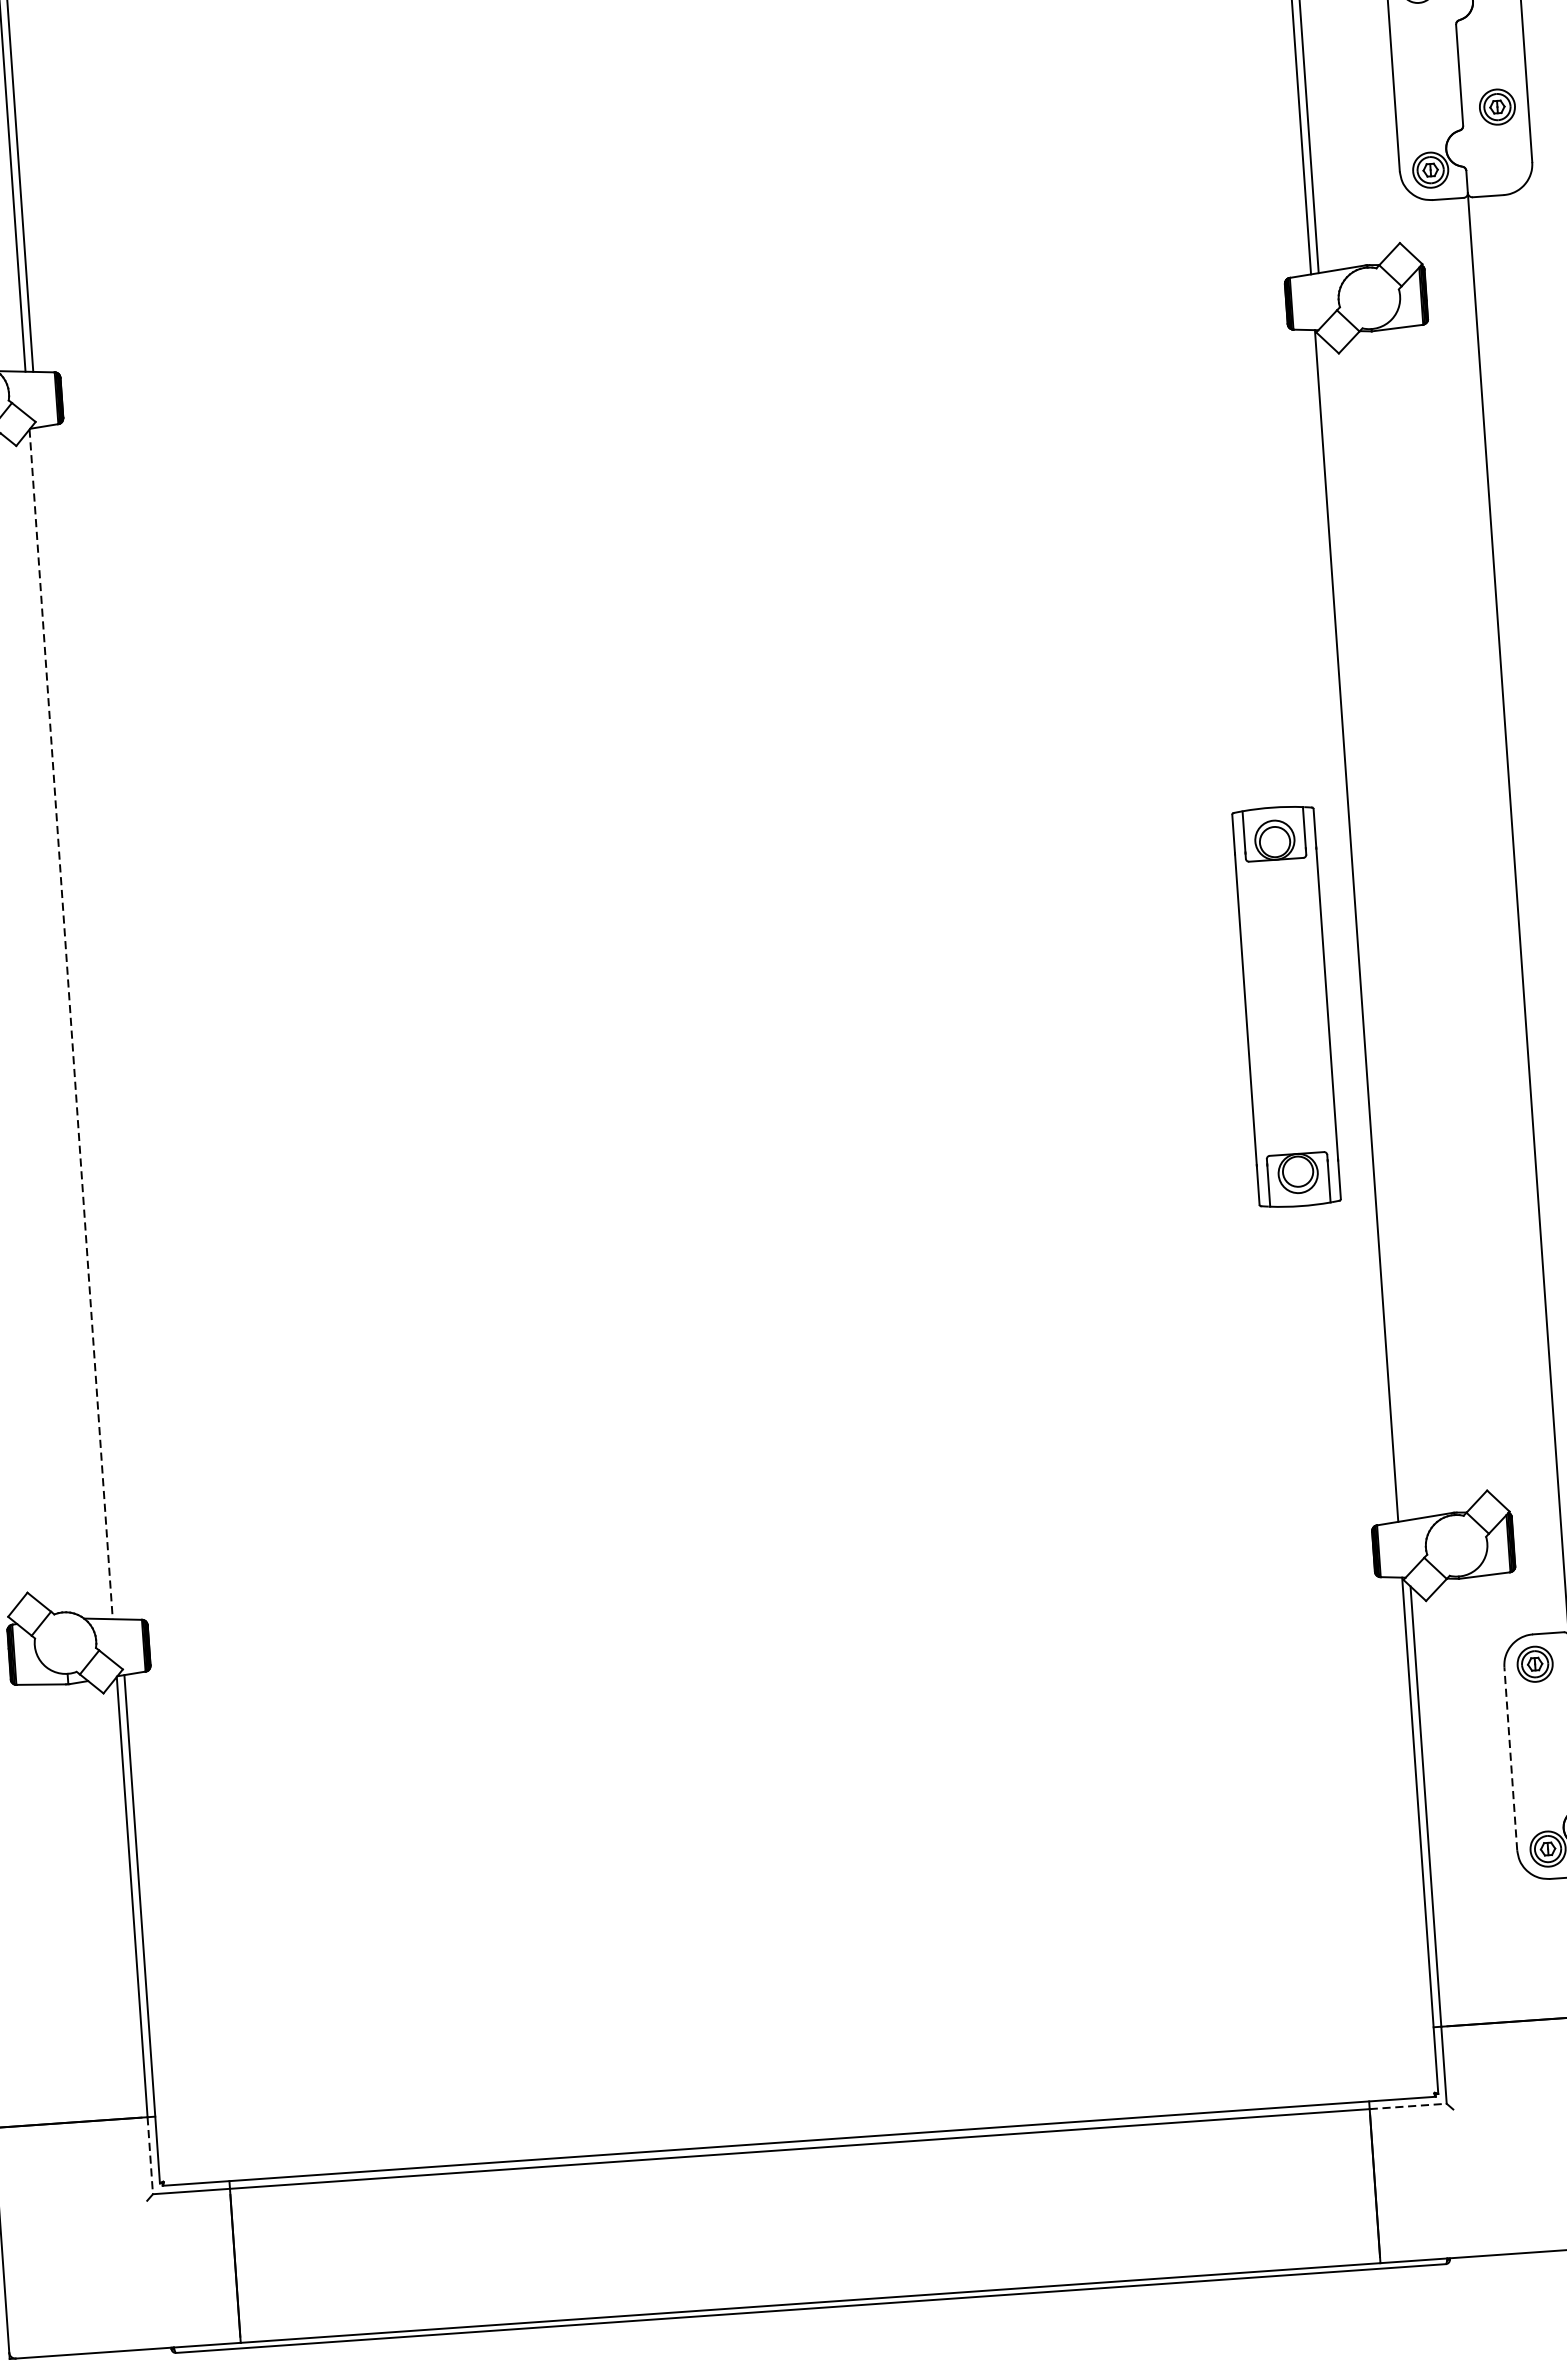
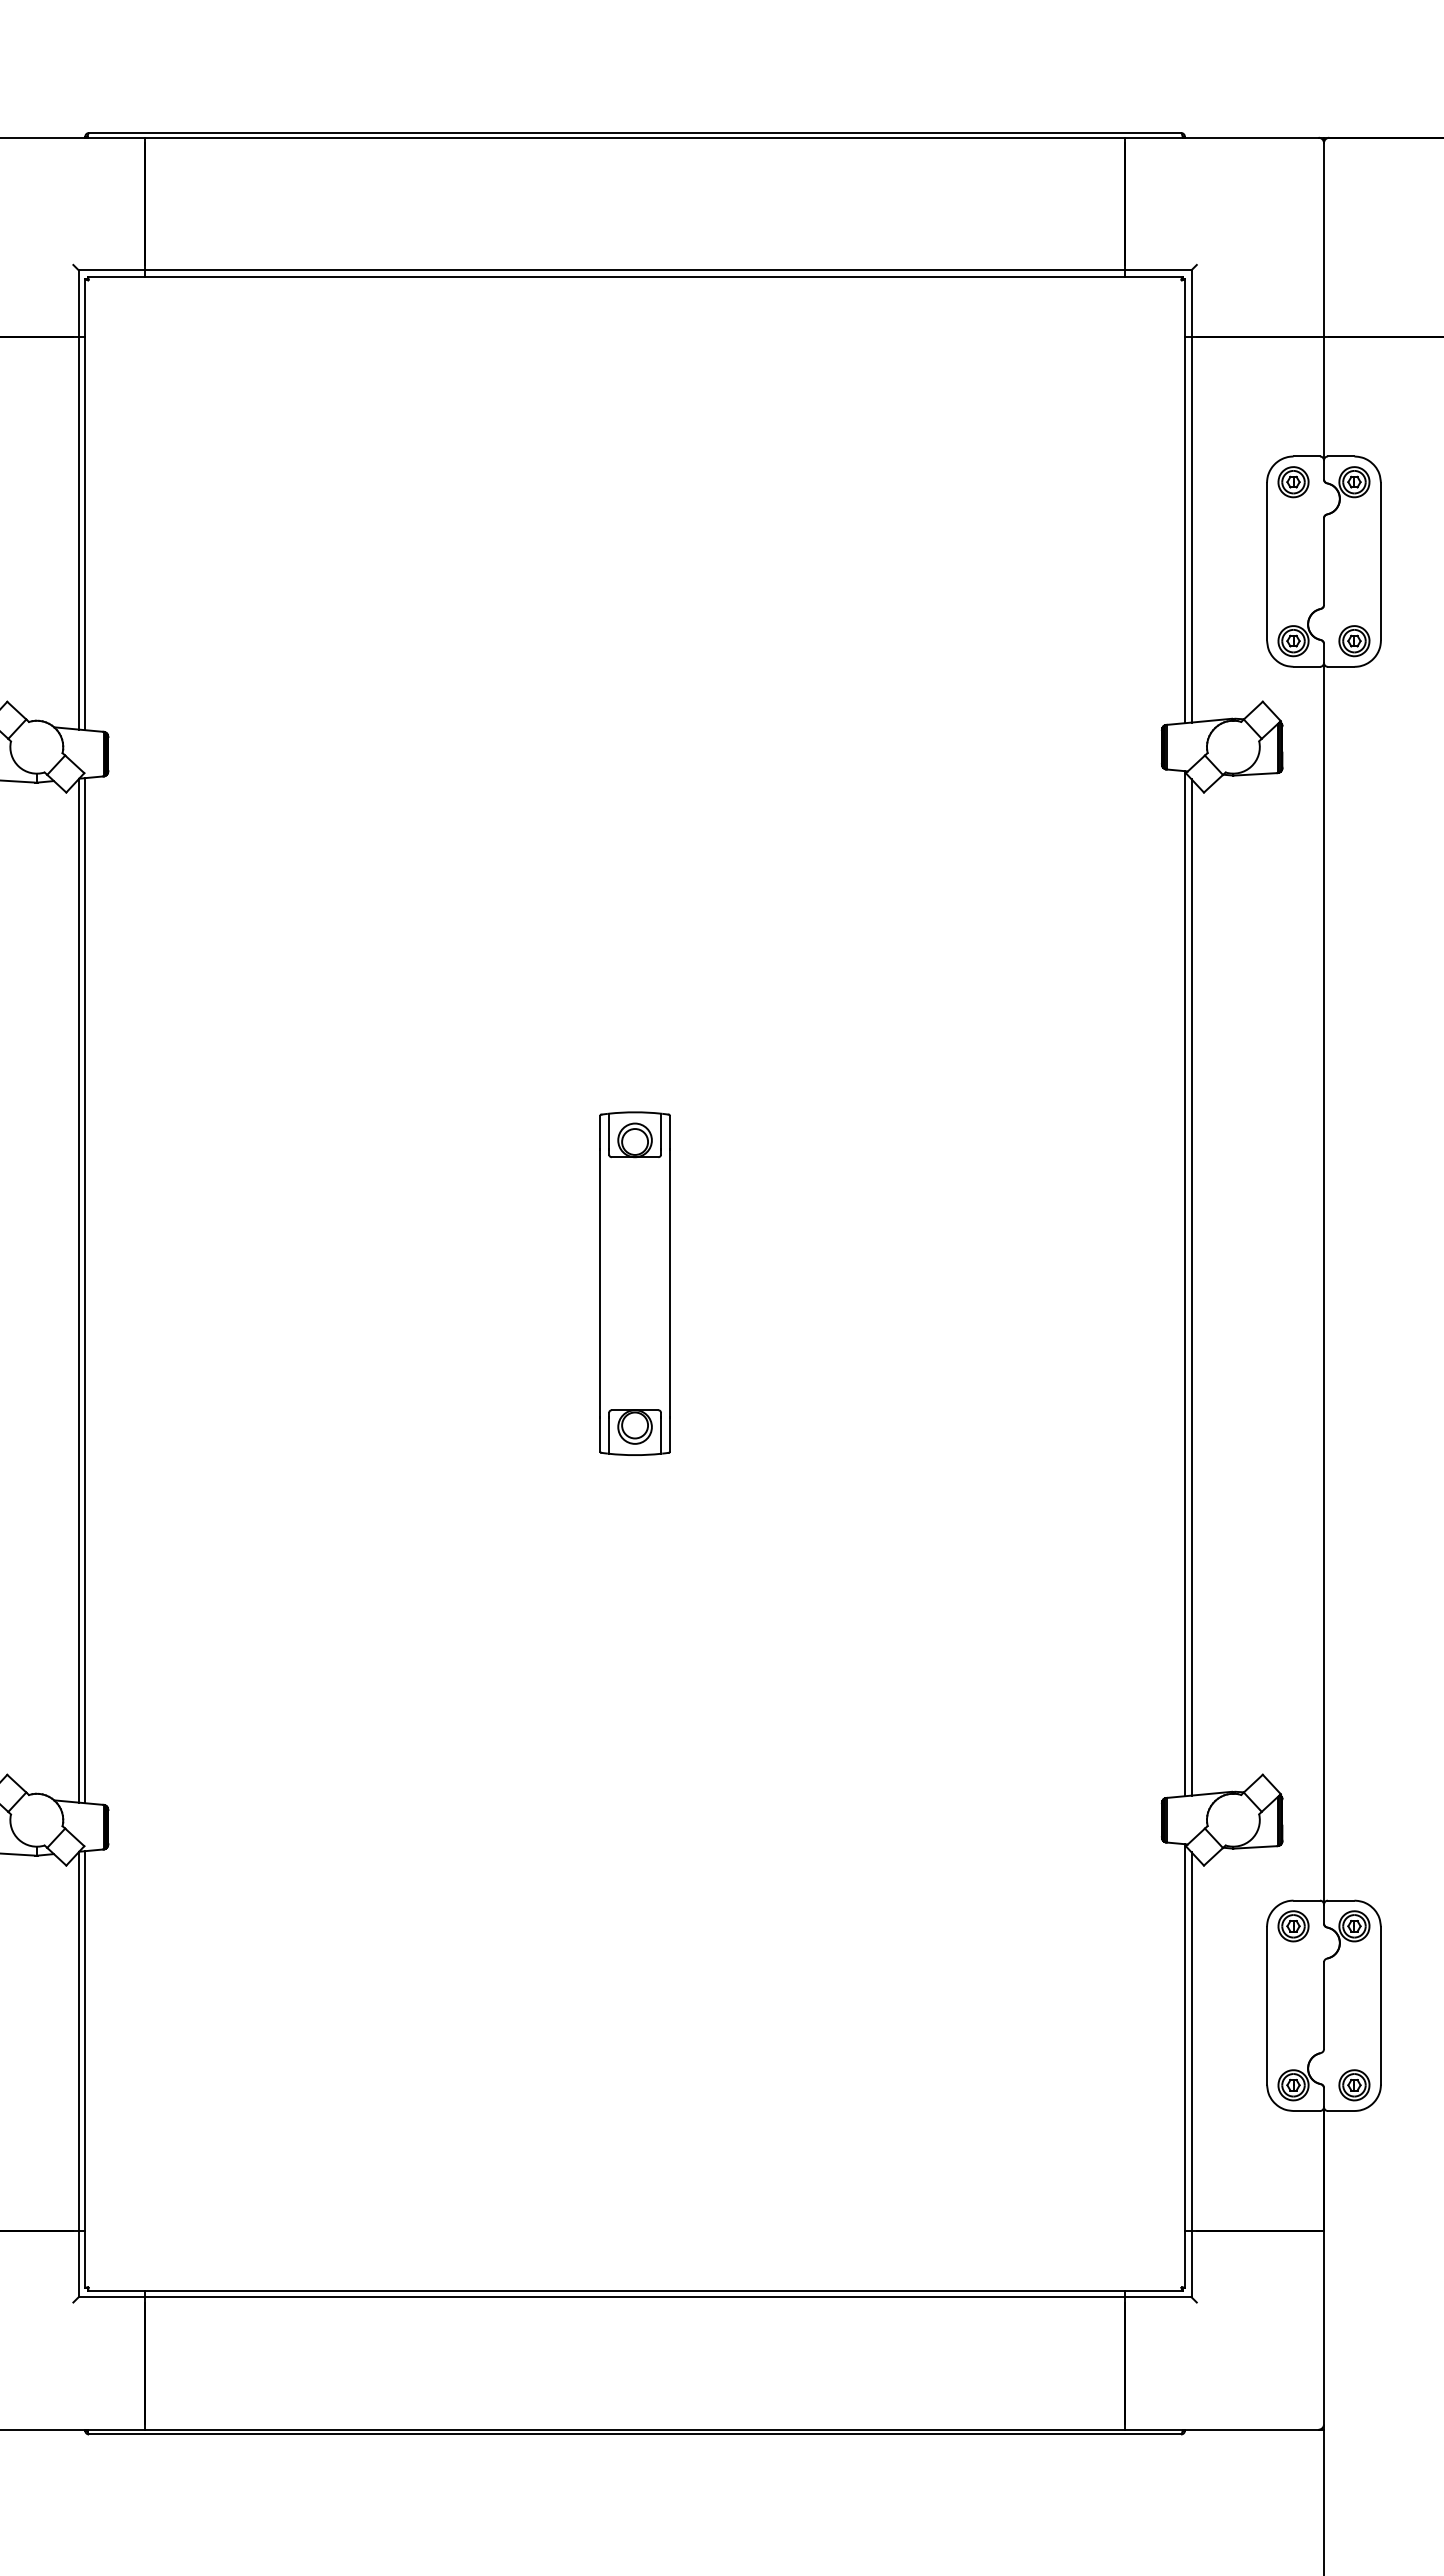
part: (1497, 107) -> (1354, 641), moved
line: (1364, 929) -> (1191, 1287), added
part: (1285, 1006) -> (634, 1283), moved
line: (70, 1023) -> (78, 1290), dashed -> solid
line: (79, 1023) -> (85, 1290), added
line: (1511, 1758) -> (1267, 2005), dashed -> solid
line: (1408, 2106) -> (1158, 2297), dashed -> solid
line: (150, 2156) -> (78, 2264), dashed -> solid

